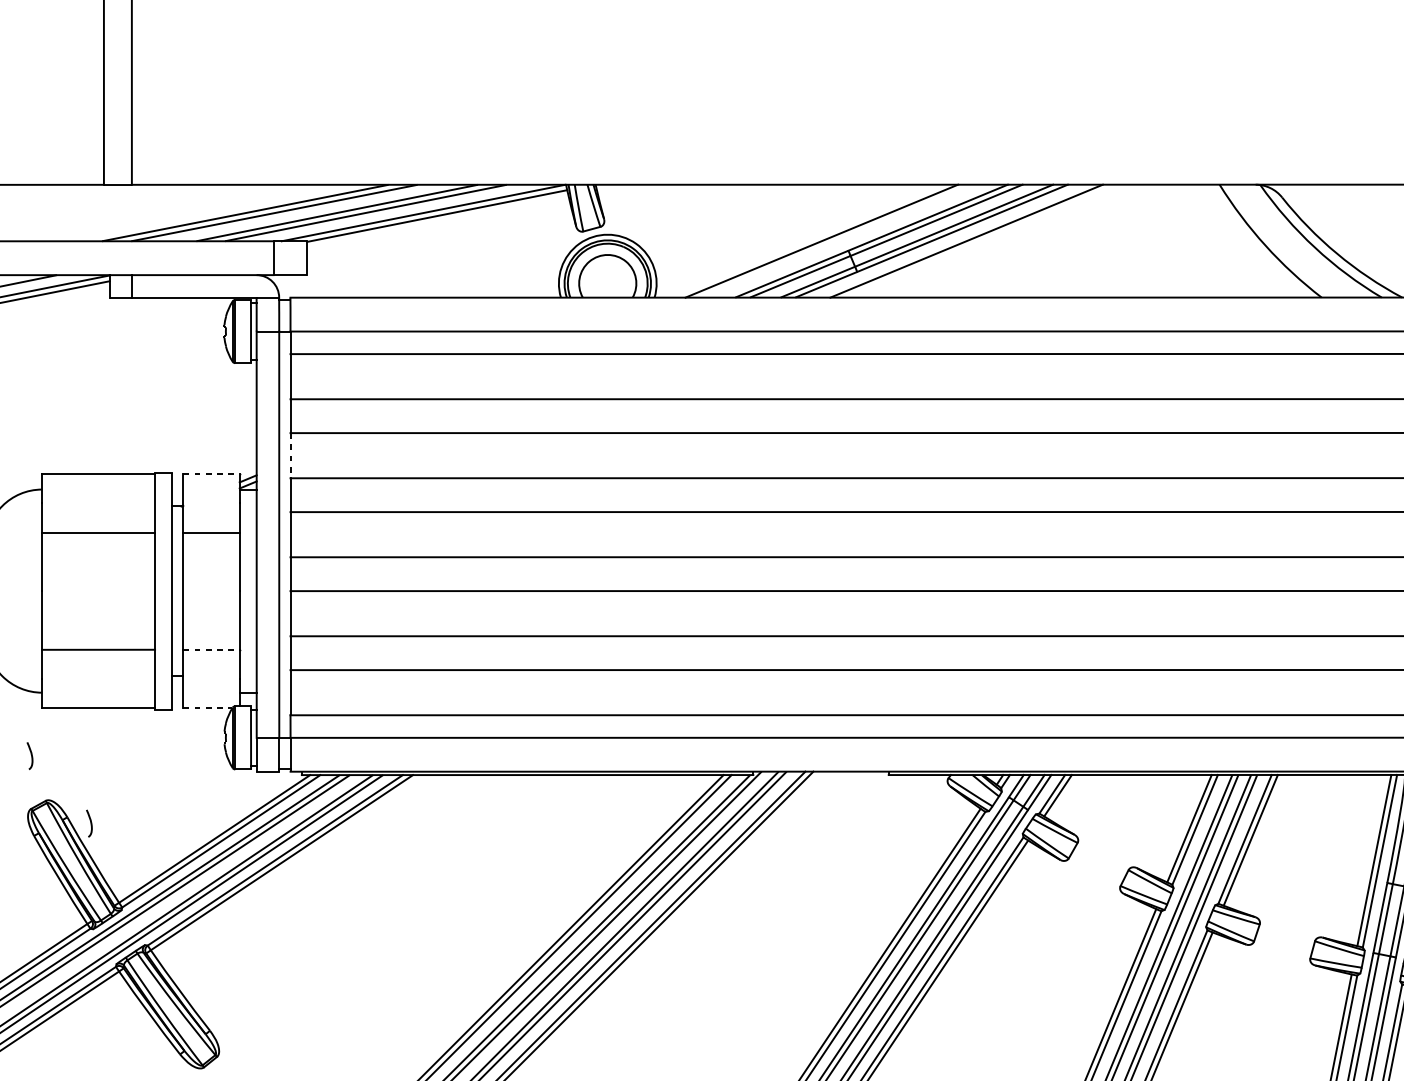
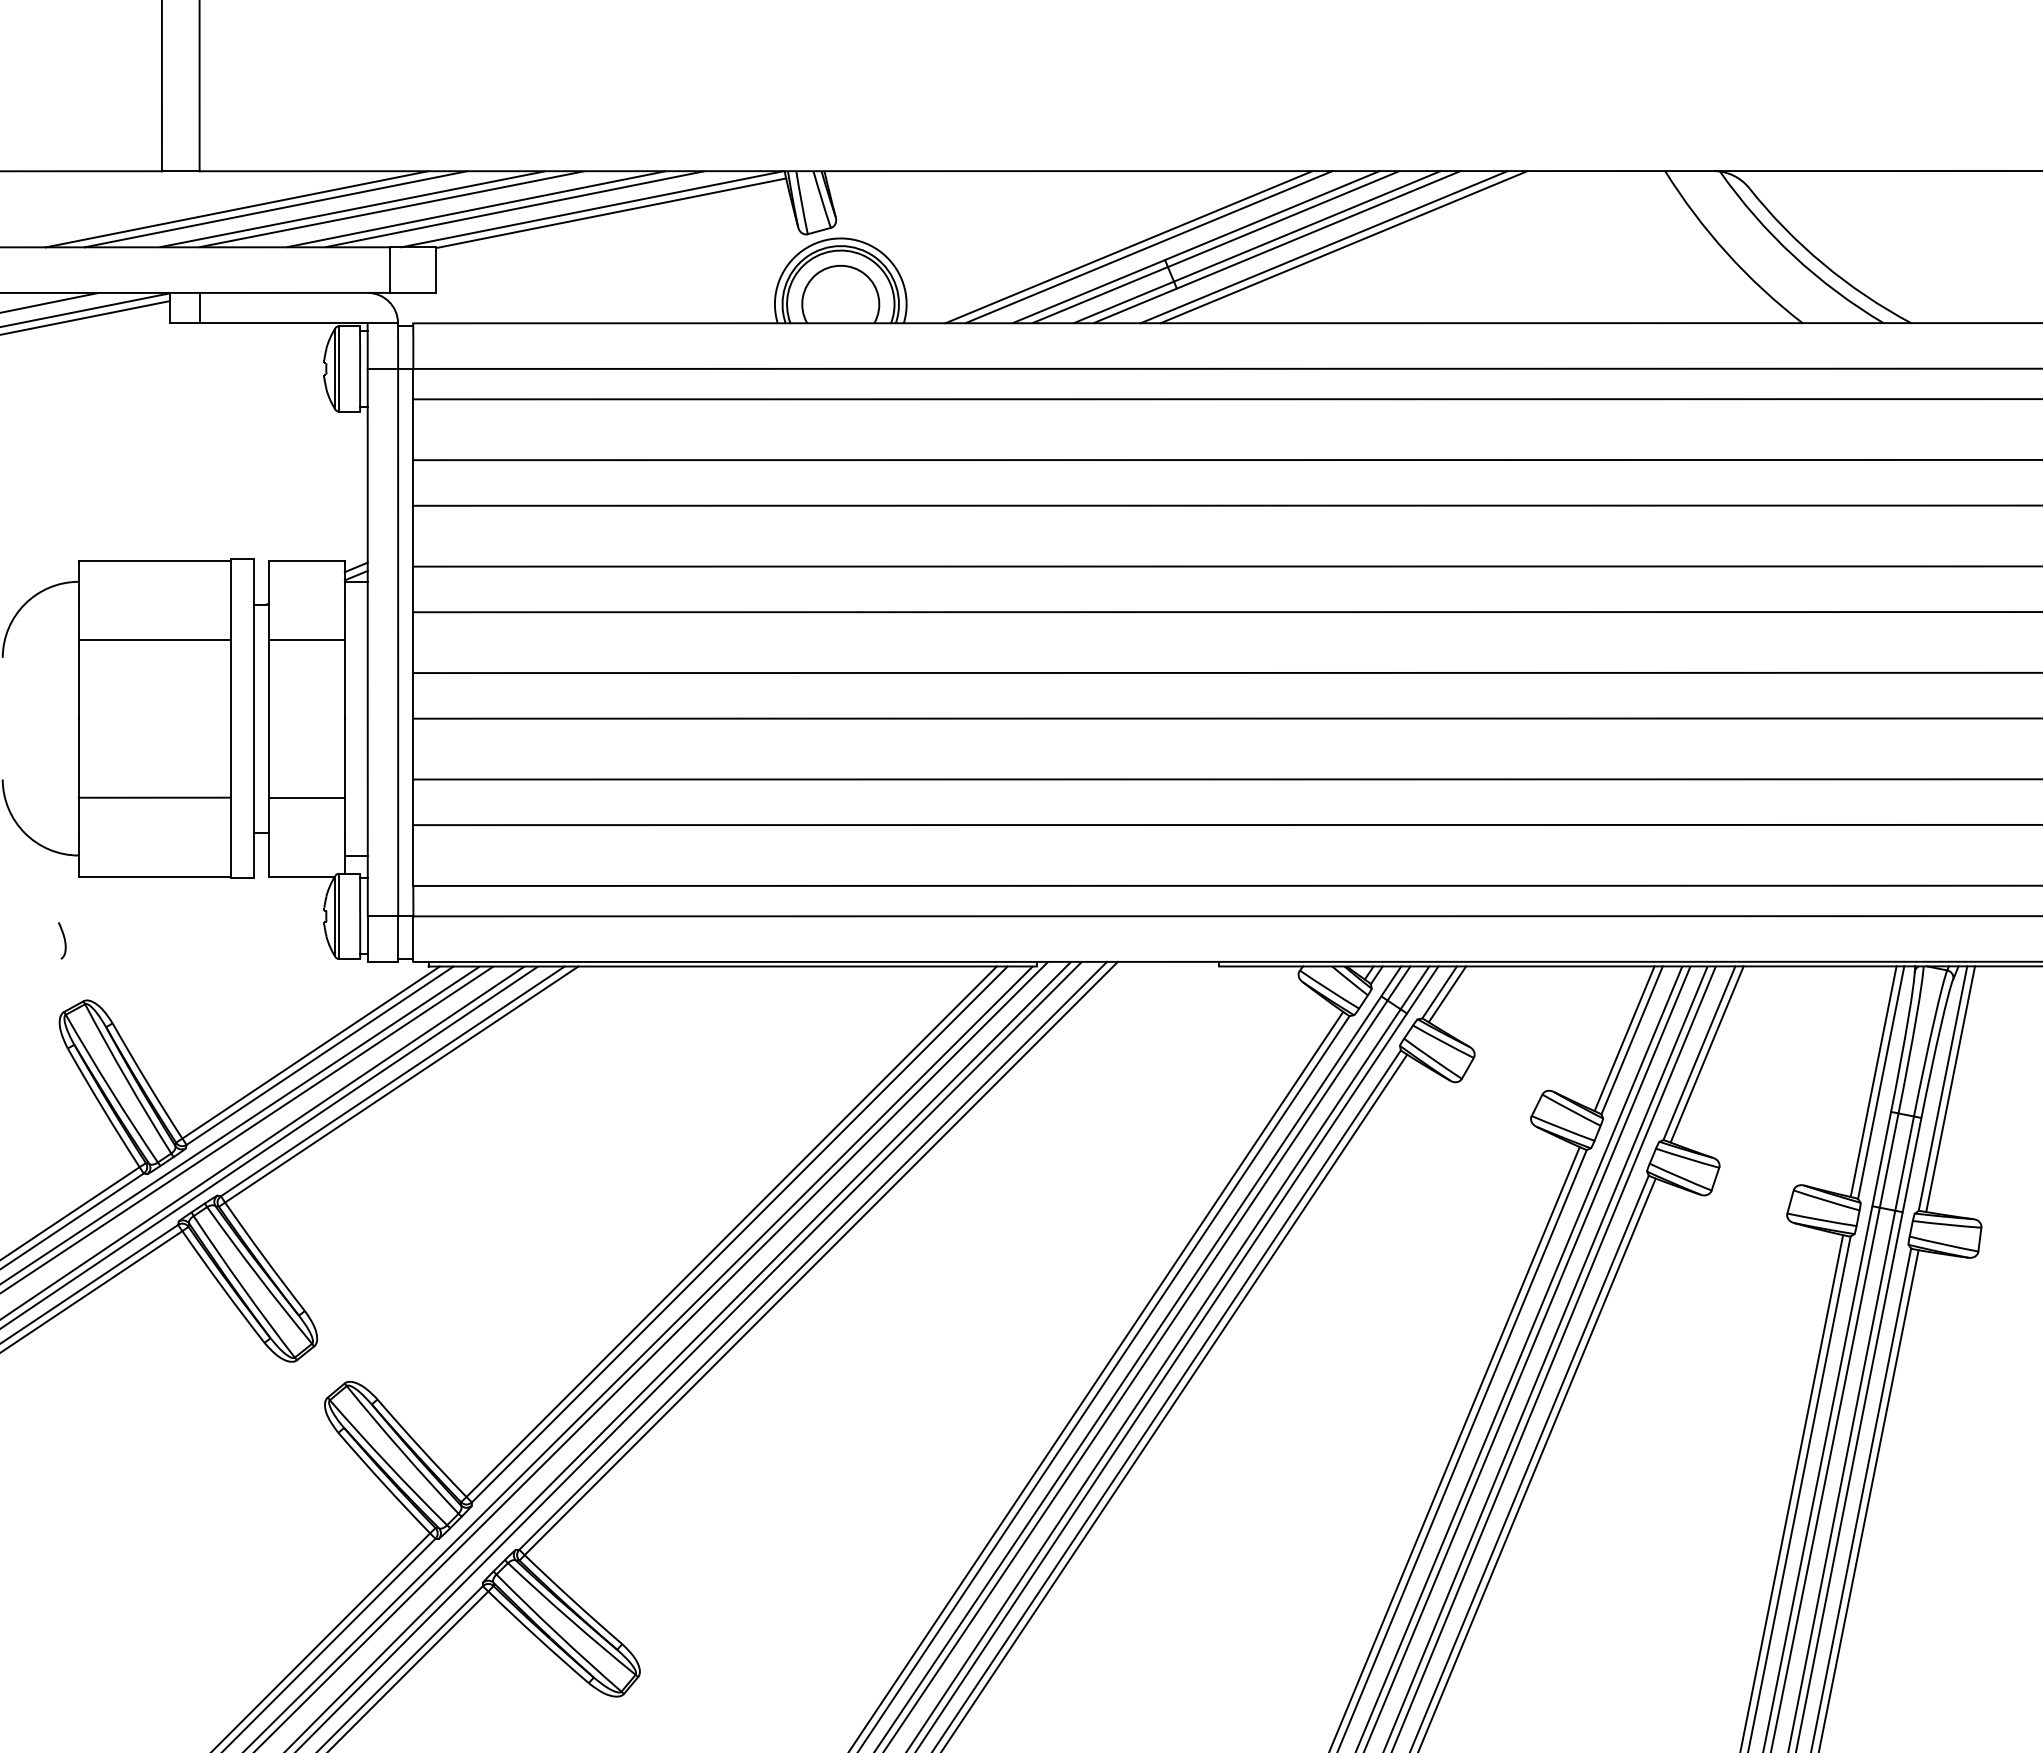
line: (159, 213) -> (236, 209), added
line: (188, 213) -> (275, 209), added
line: (836, 241) -> (1148, 247), added
line: (980, 241) -> (1343, 247), added
line: (290, 455) -> (413, 536), dashed -> solid
line: (211, 473) -> (307, 560), dashed -> solid
line: (211, 649) -> (307, 797), dashed -> solid
line: (207, 708) -> (301, 876), dashed -> solid
curve: (90, 822) -> (143, 1030), removed

